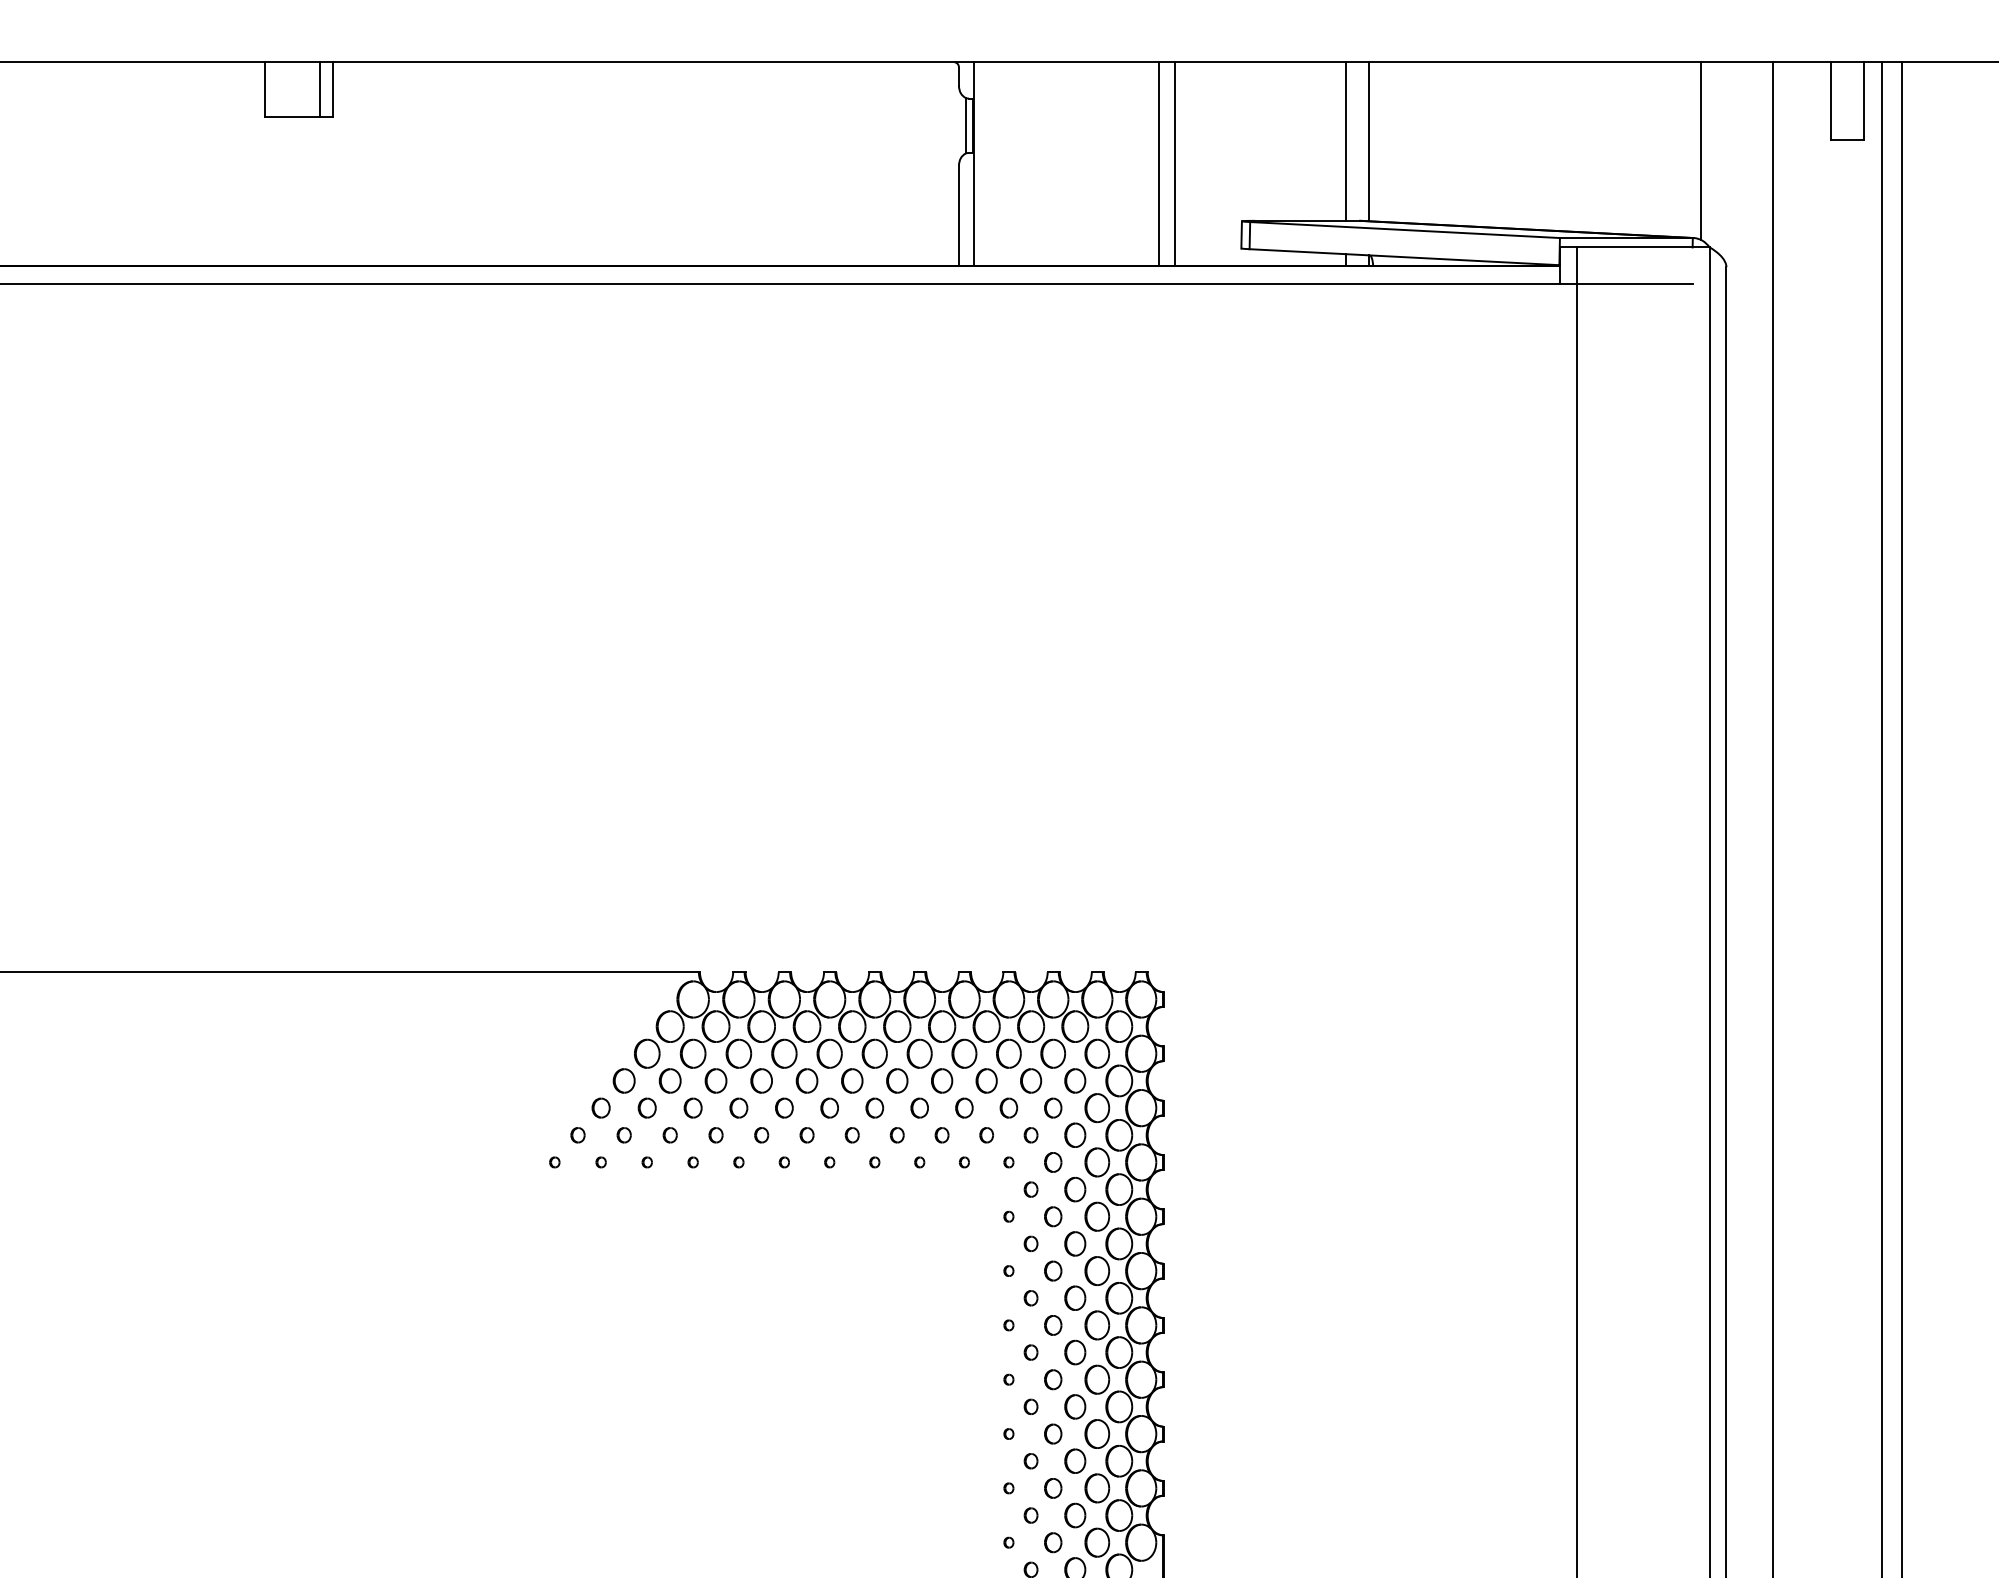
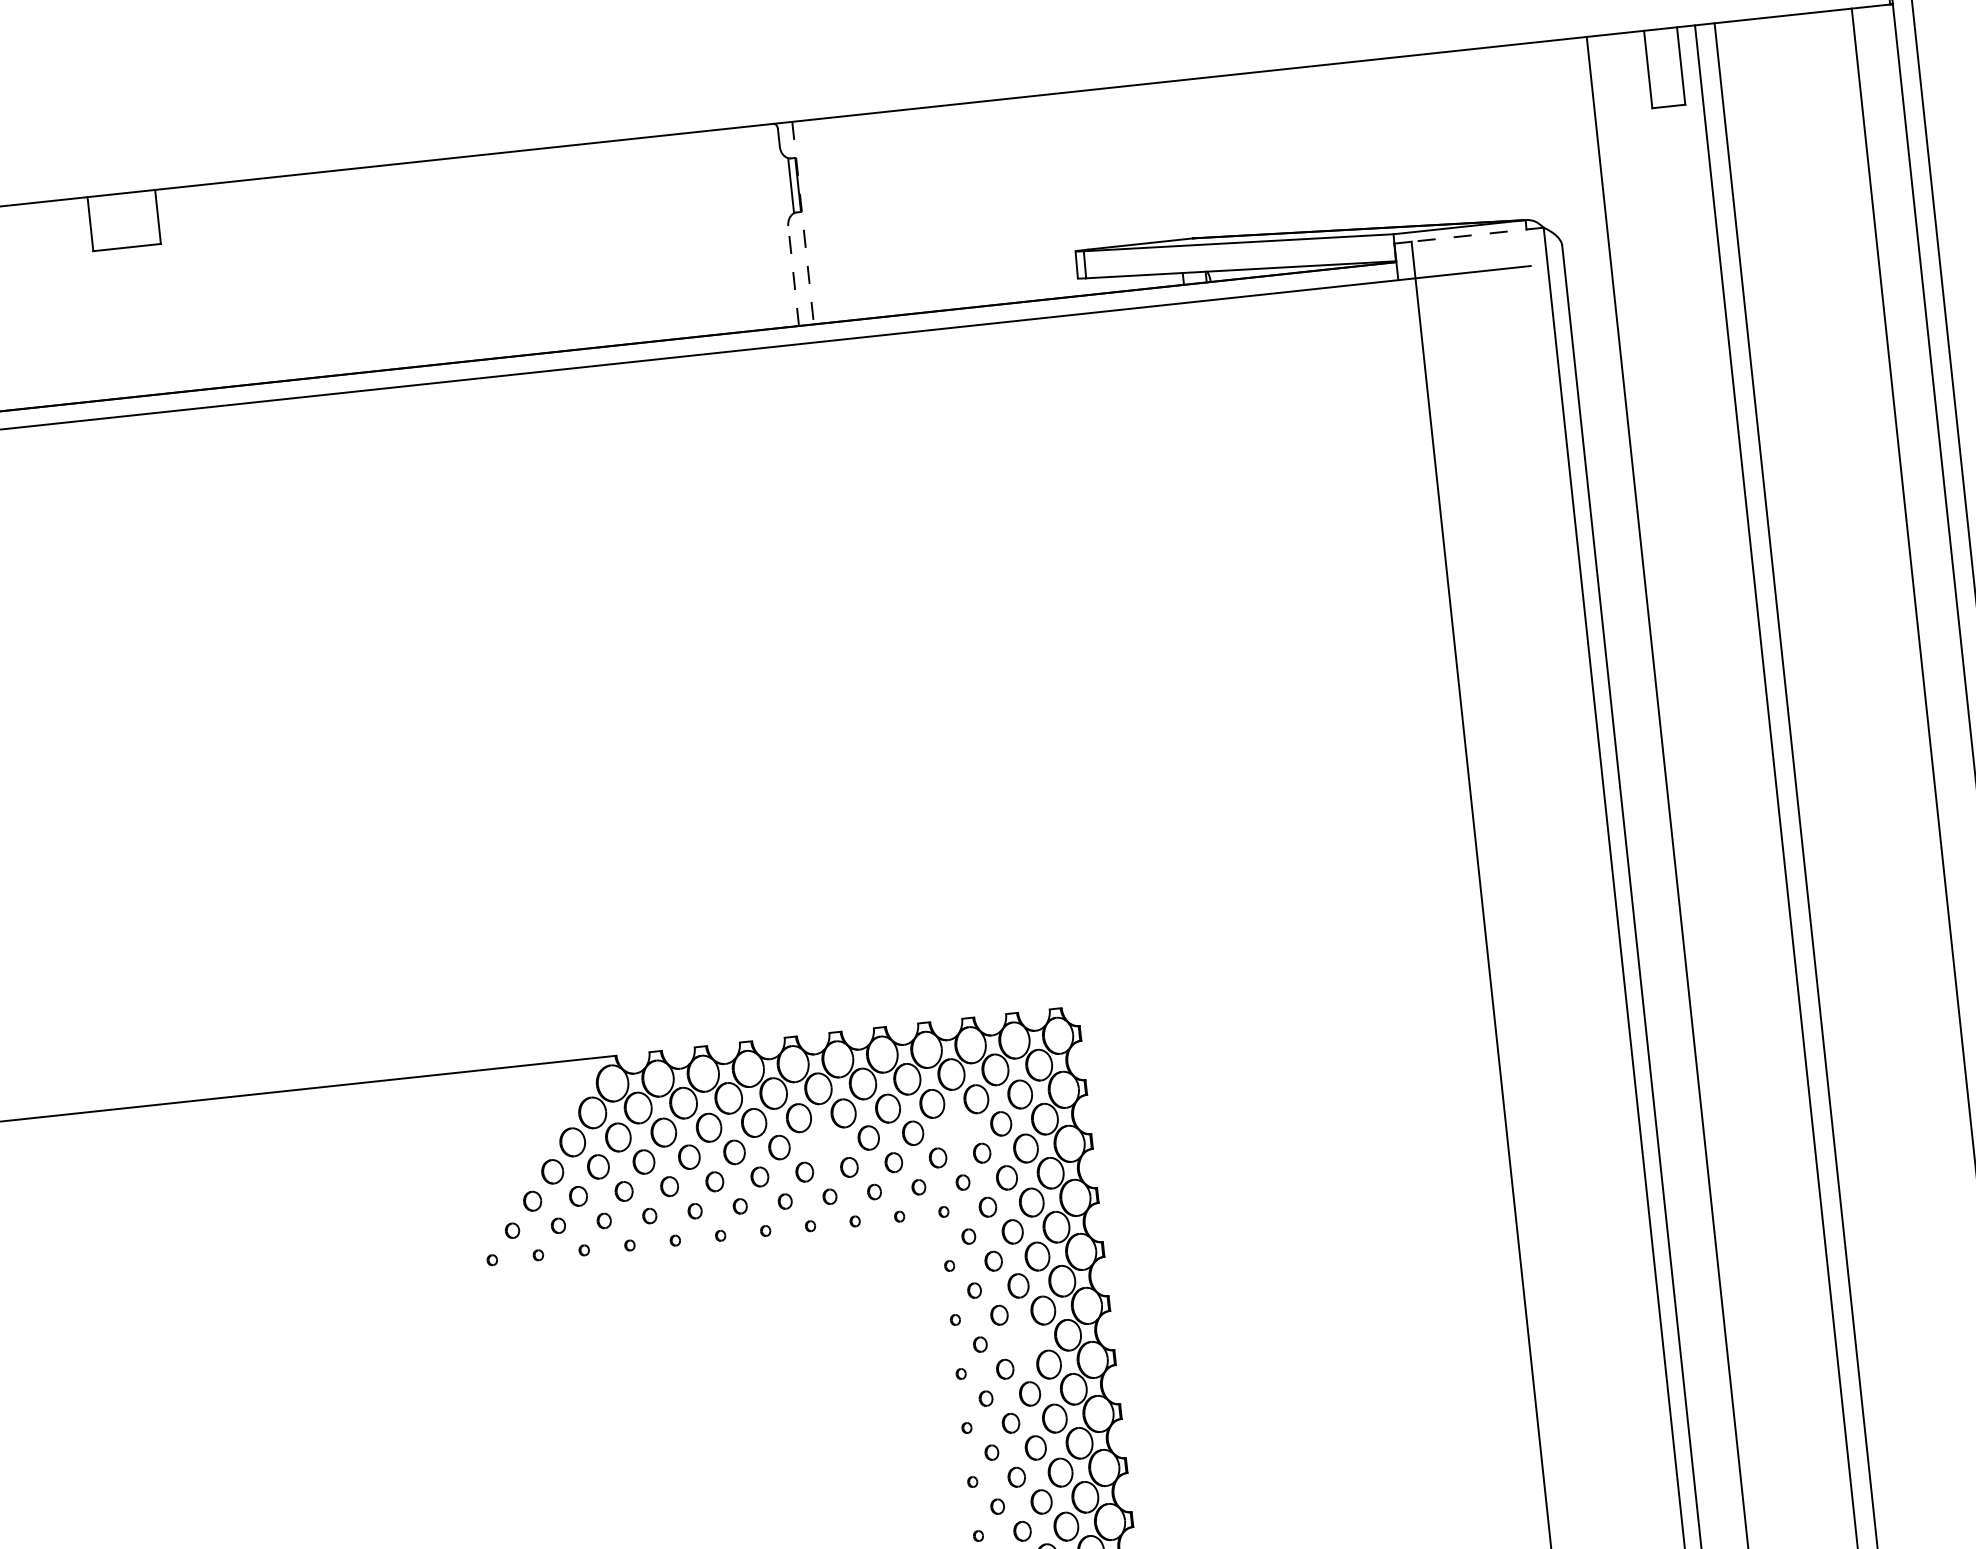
line: (319, 89) -> (144, 218), removed
line: (1346, 141) -> (1171, 160), removed
line: (1369, 141) -> (1193, 158), removed
line: (1700, 150) -> (1524, 132), removed
line: (974, 164) -> (803, 223), solid -> dashed
line: (1159, 164) -> (987, 203), removed
line: (1174, 164) -> (1002, 202), removed
line: (959, 215) -> (794, 275), solid -> dashed
line: (1643, 247) -> (1477, 234), solid -> dashed
part: (897, 1080) -> (824, 1142), removed
part: (1031, 1080) -> (957, 1128), removed
part: (1075, 1297) -> (1024, 1339), removed

